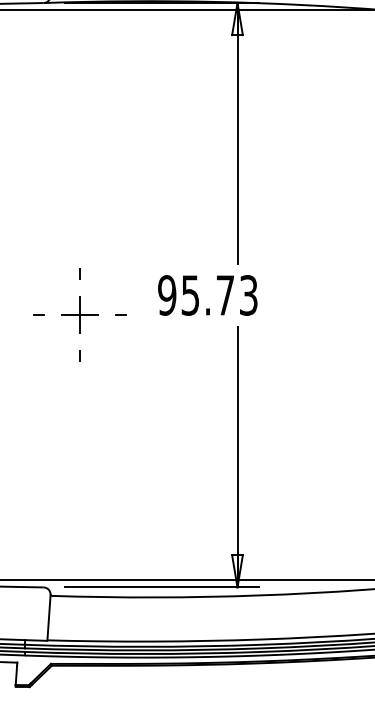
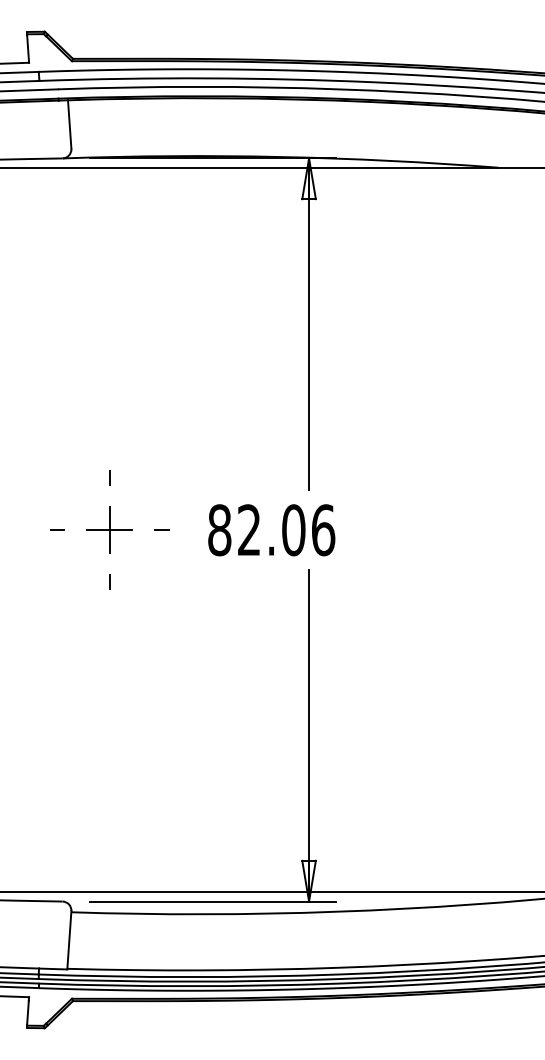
text: (207, 295) -> (271, 530), 95.73 -> 82.06
part: (79, 314) -> (109, 529), moved

